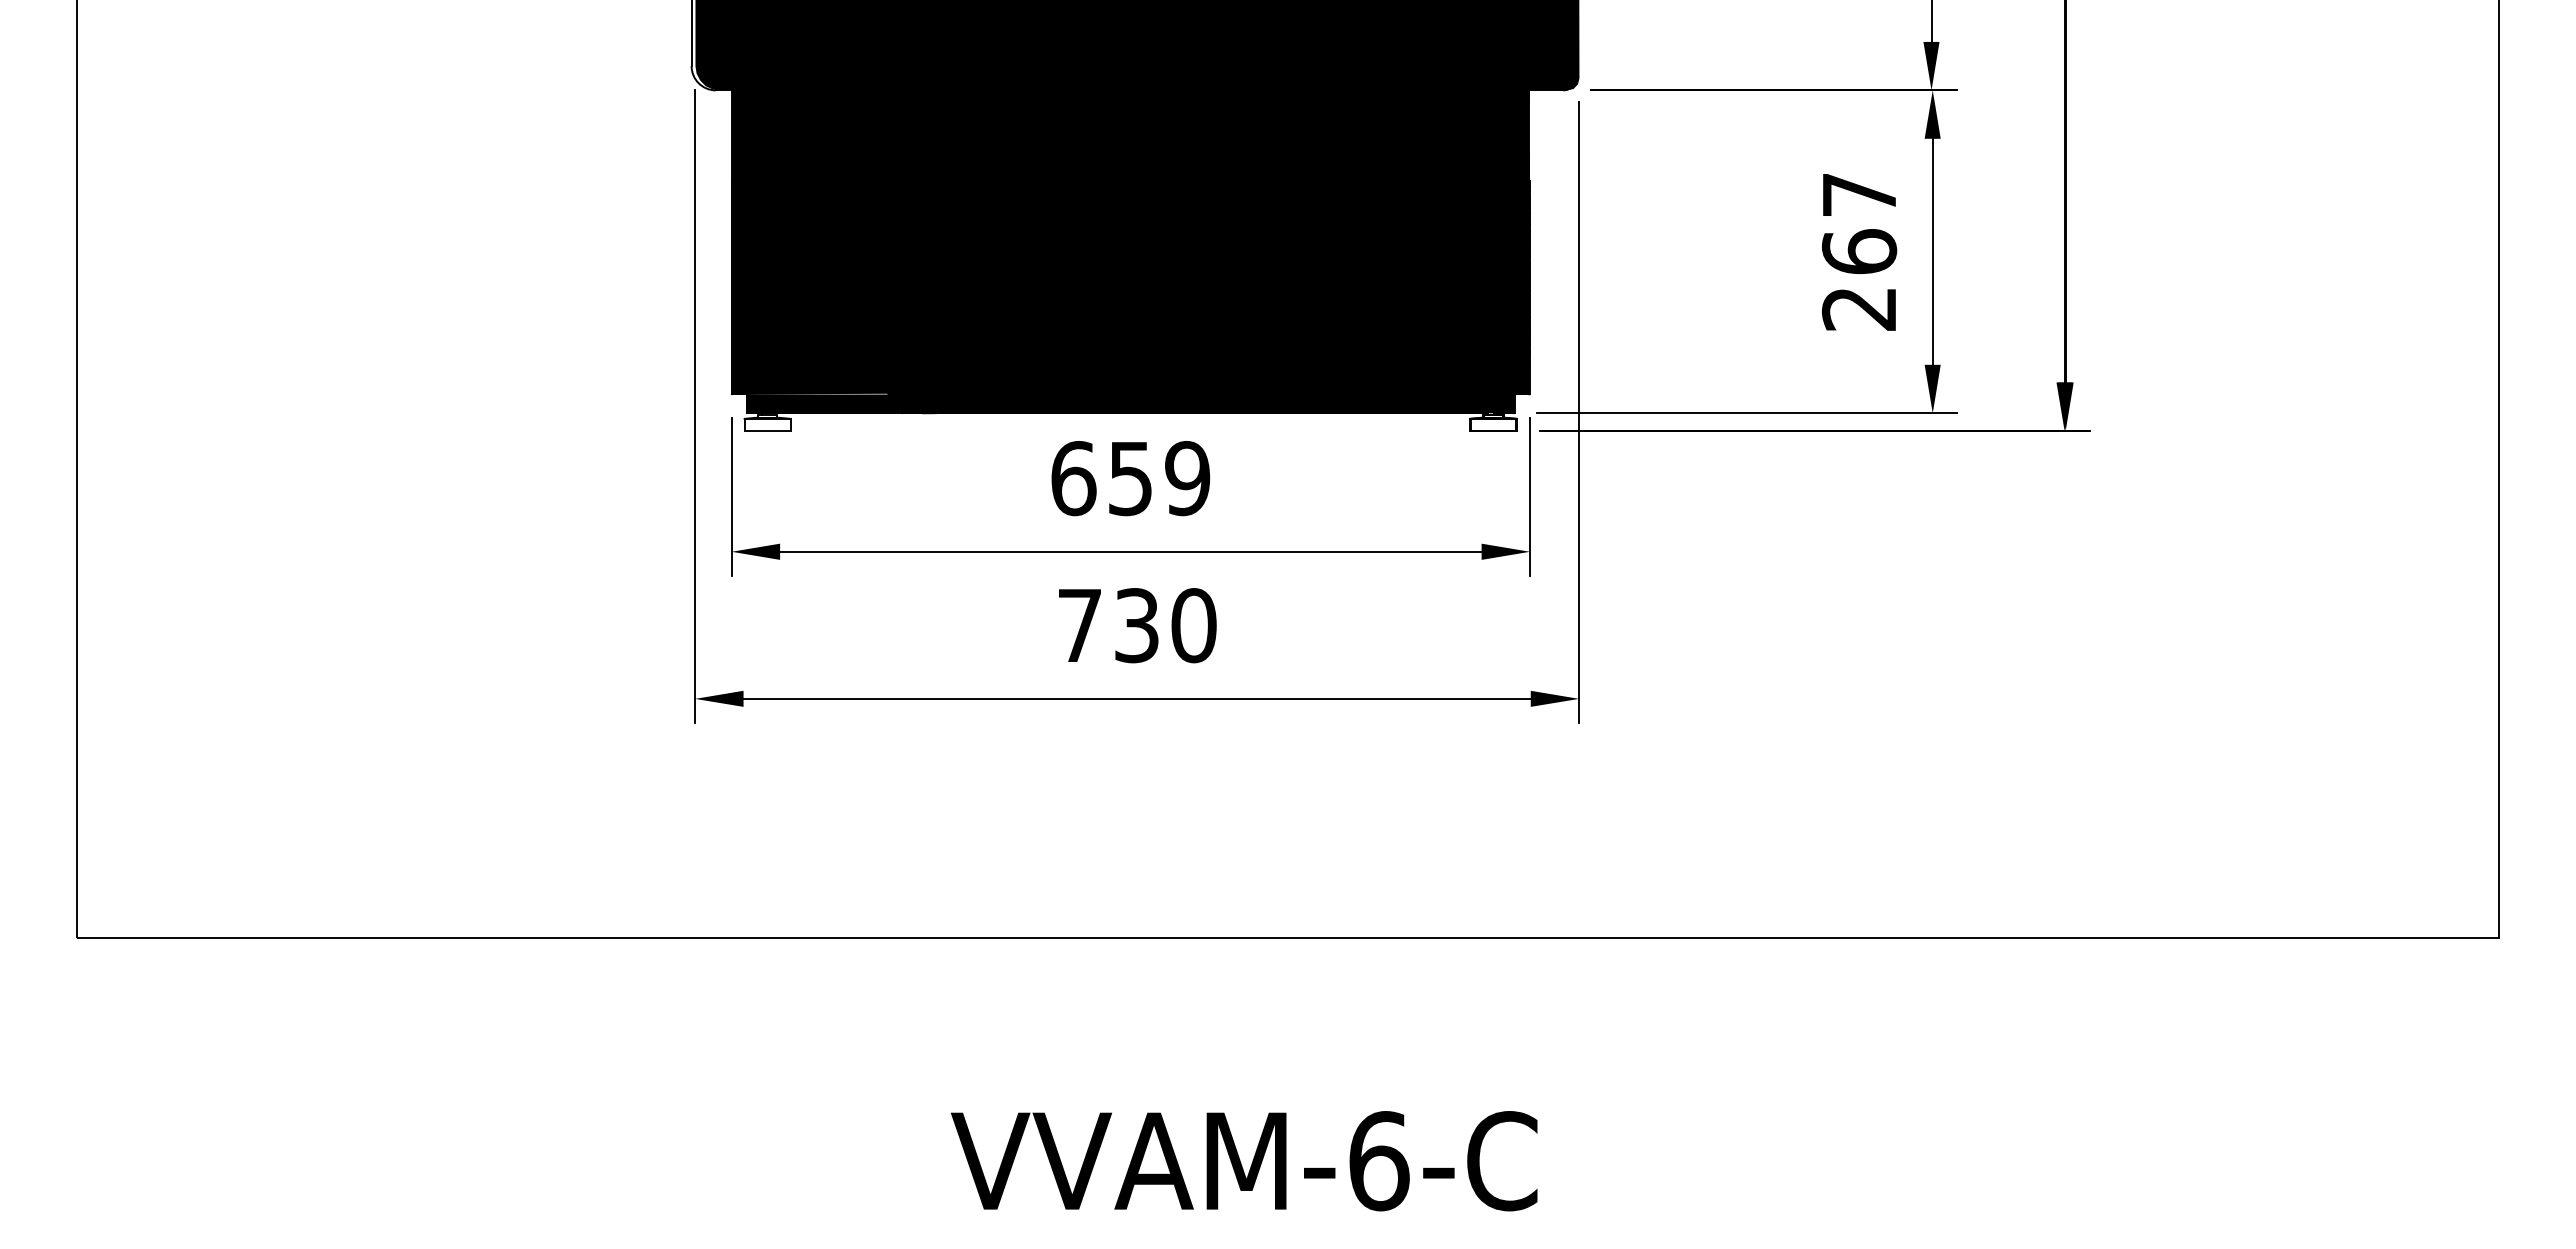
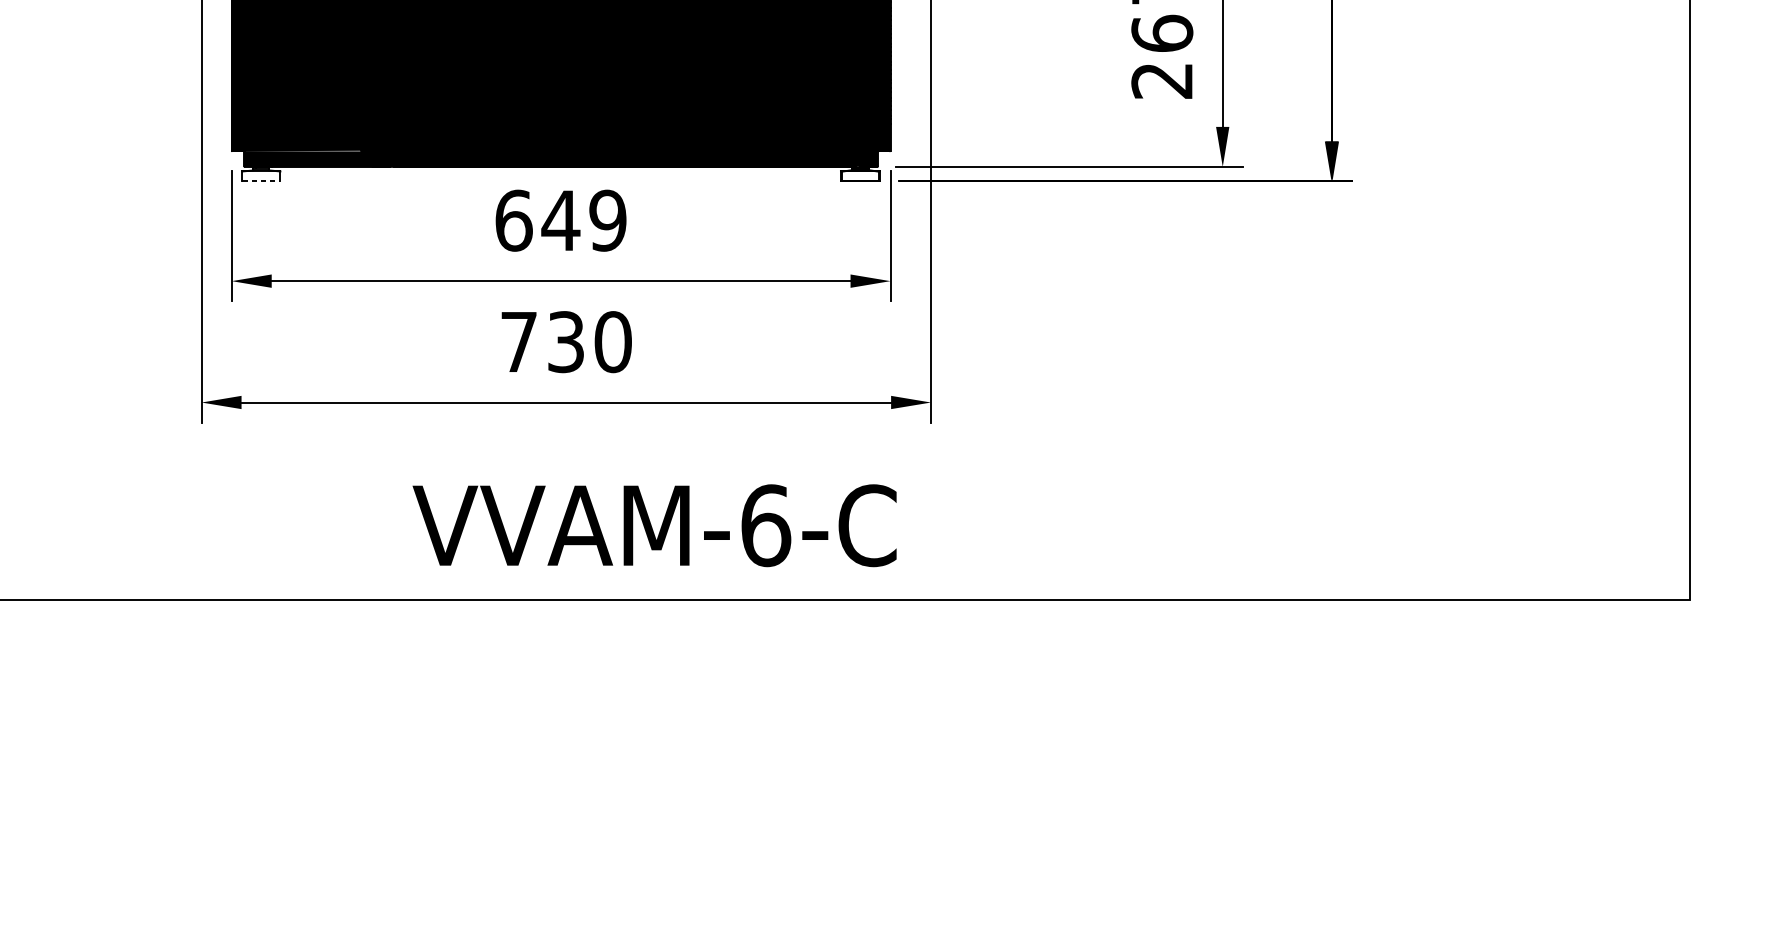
line: (768, 430) -> (262, 181), solid -> dashed
text: (1130, 479) -> (560, 221), 659 -> 649
text: (1244, 1161) -> (654, 525), moved

